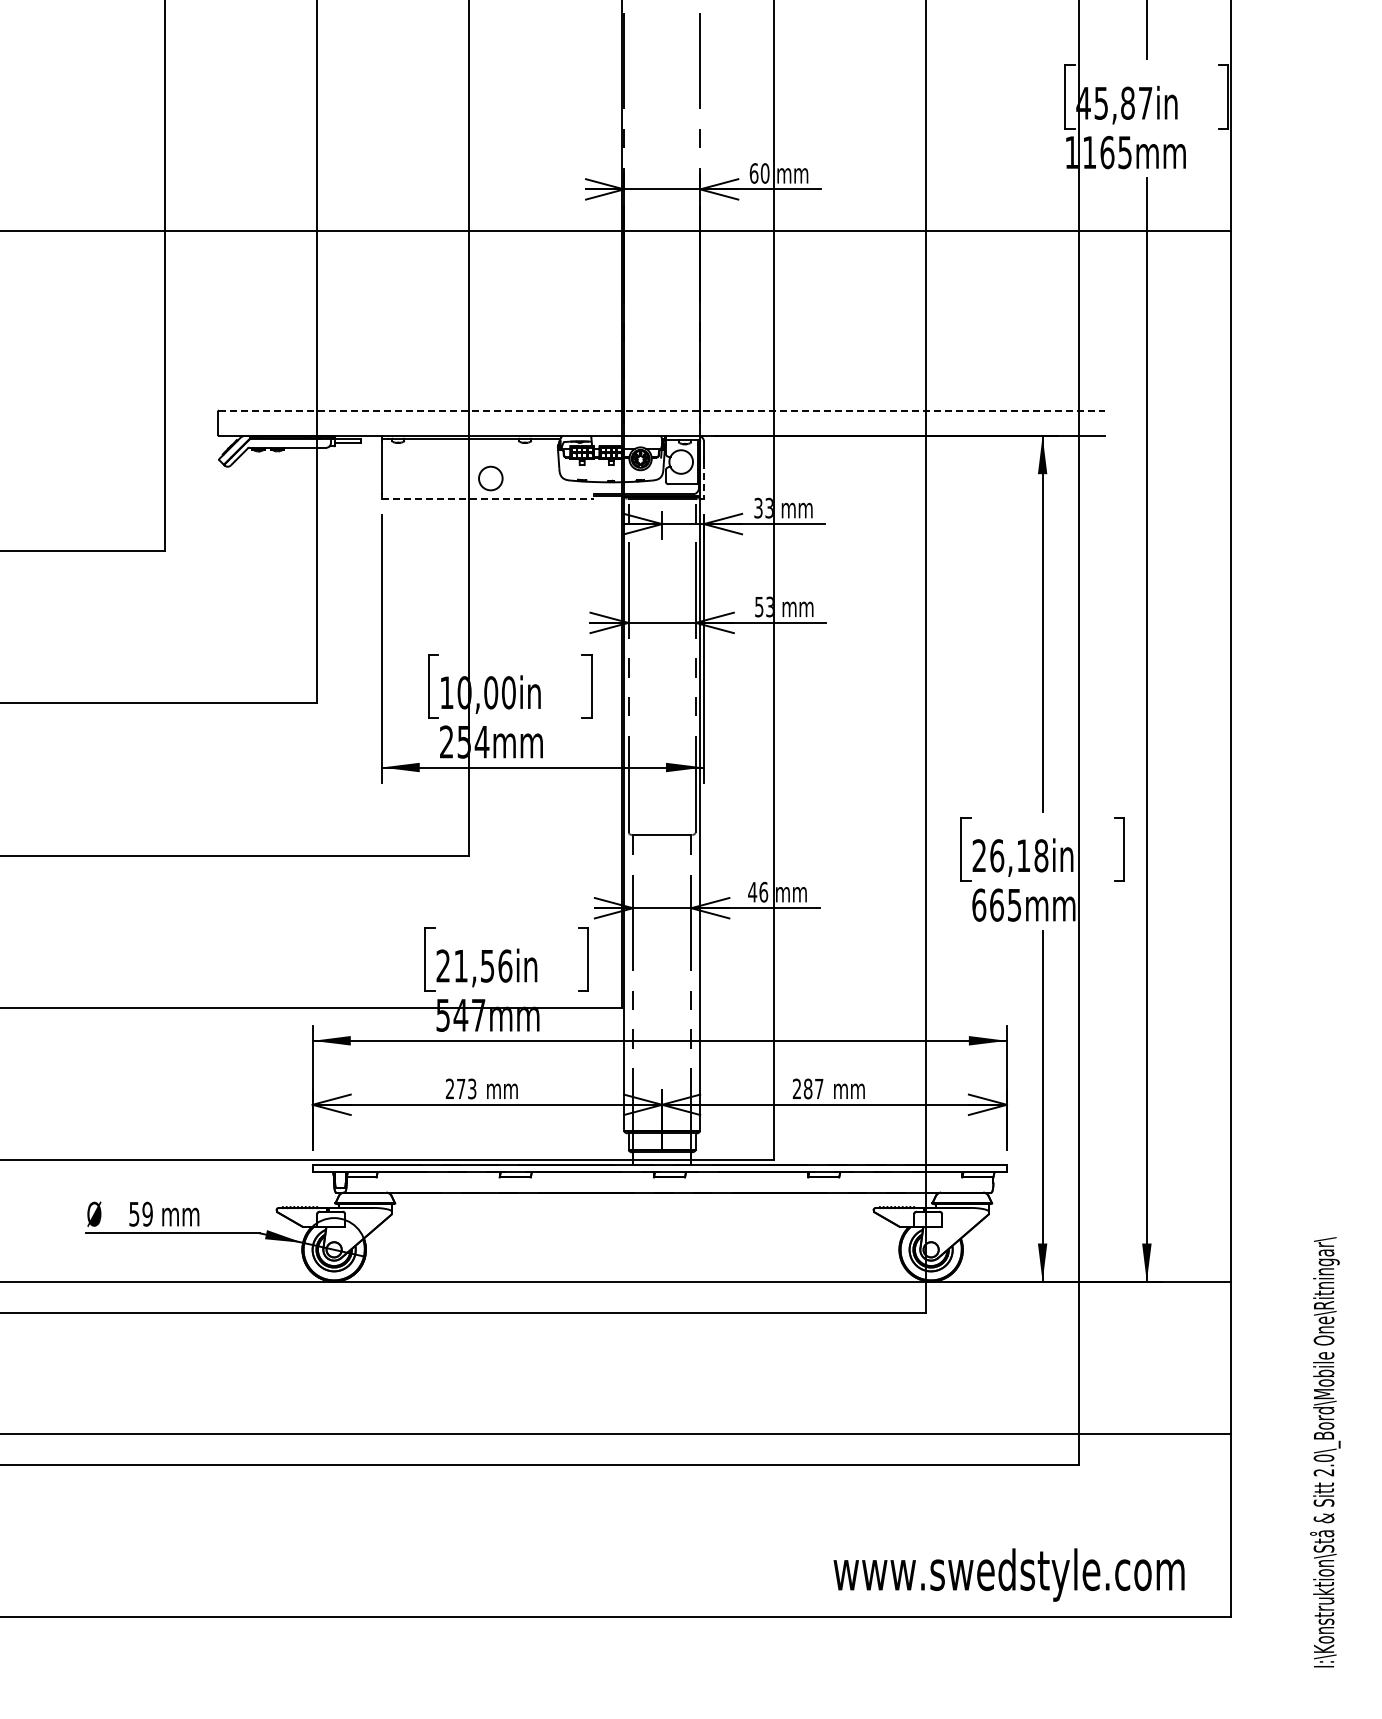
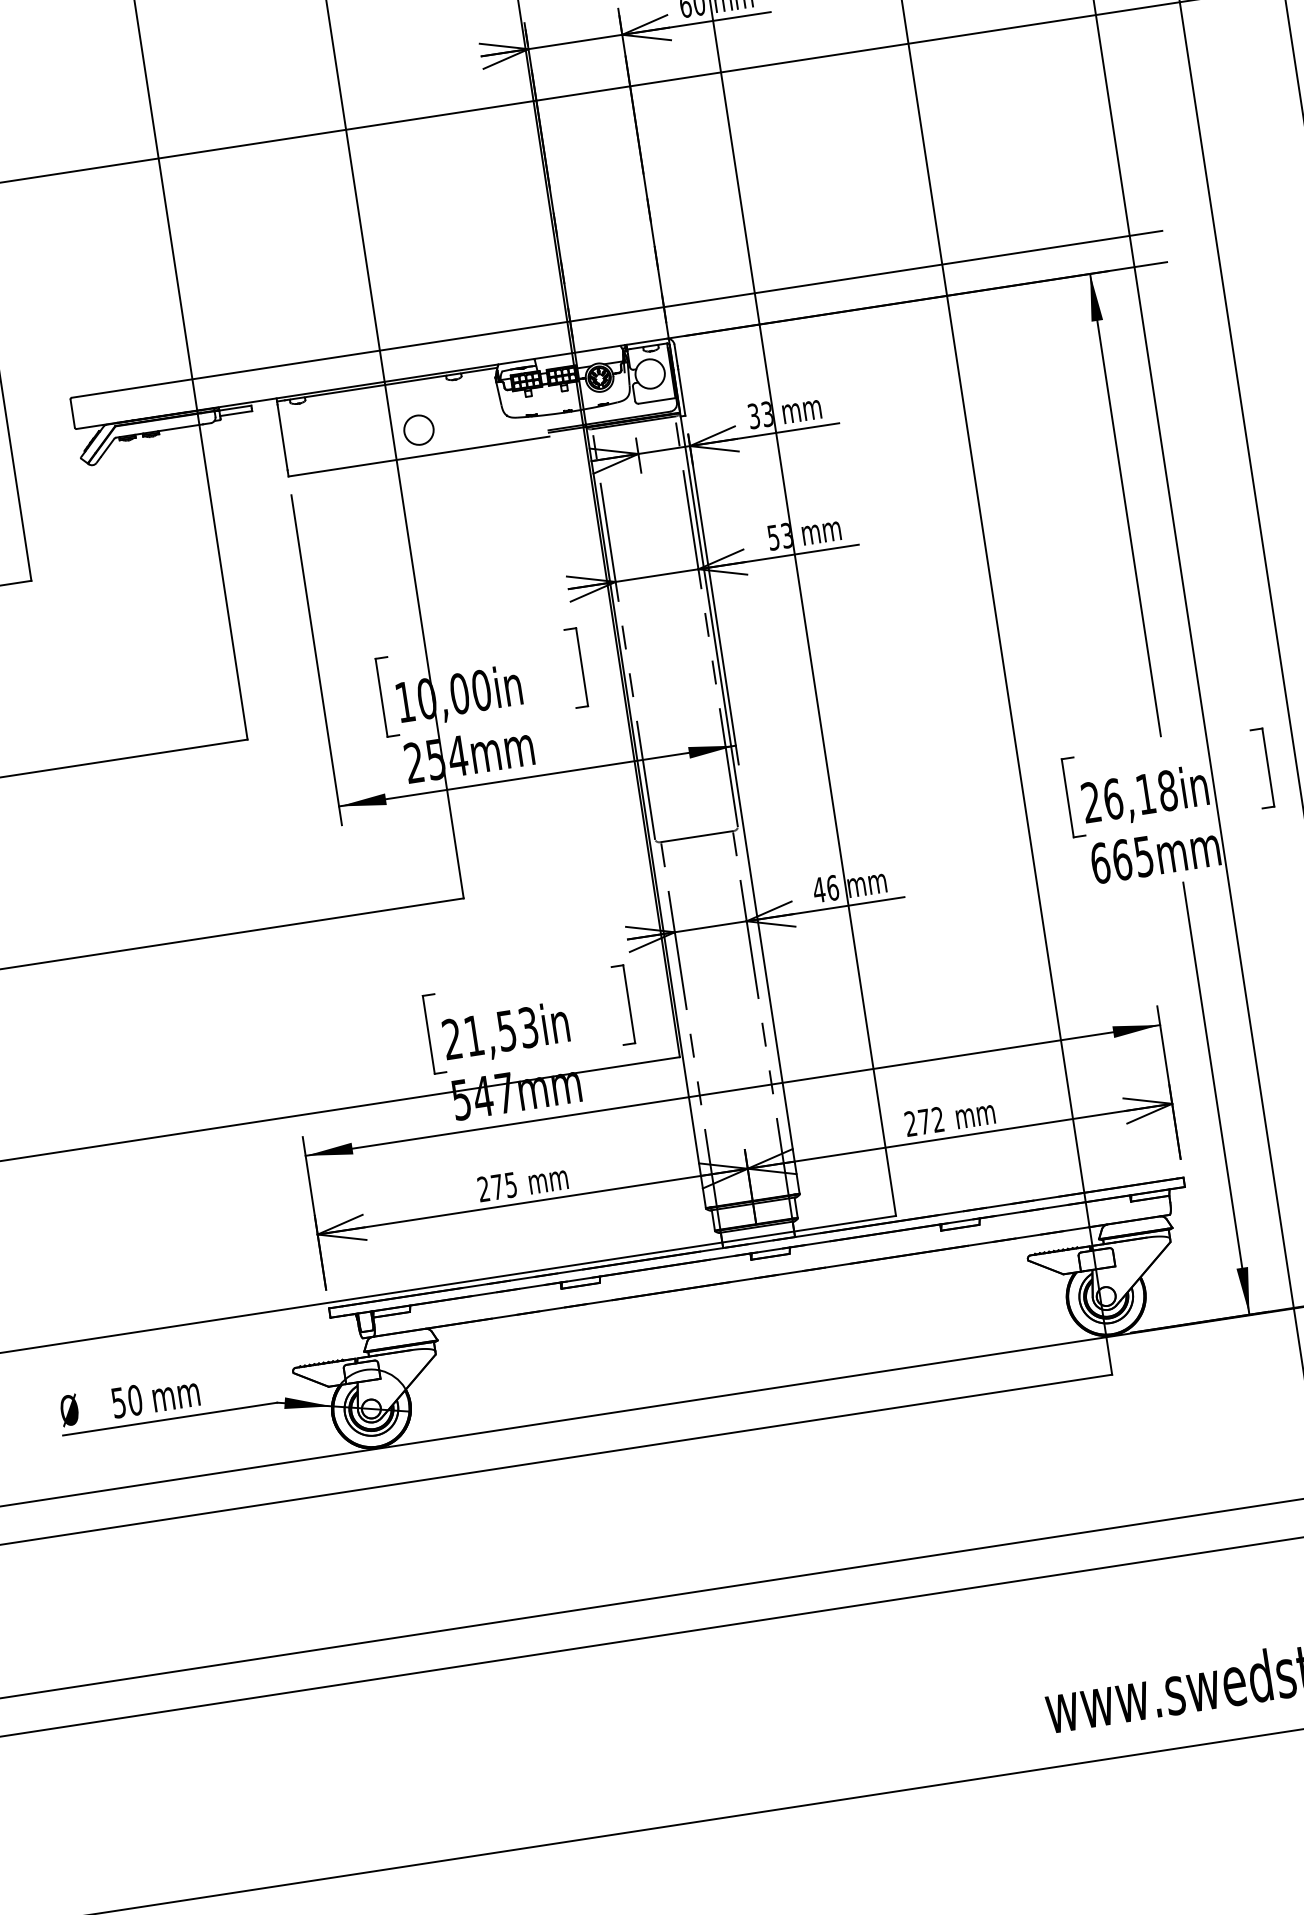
line: (662, 410) -> (617, 314), dashed -> solid
line: (704, 480) -> (682, 392), dashed -> solid
line: (487, 499) -> (418, 456), dashed -> solid
text: (505, 965) -> (528, 1026), 21,56in -> 21,53in
text: (472, 1088) -> (511, 1184), 273 -> 275
text: (813, 1088) -> (931, 1120), 287 -> 272
text: (147, 1214) -> (135, 1400), 59 -> 50

